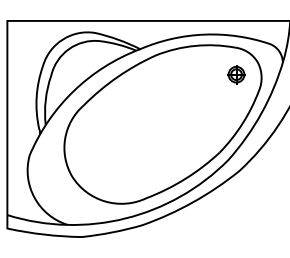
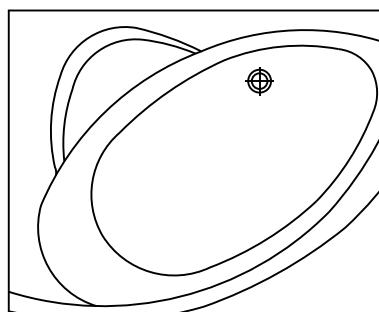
part: (236, 74) -> (259, 80), moved

